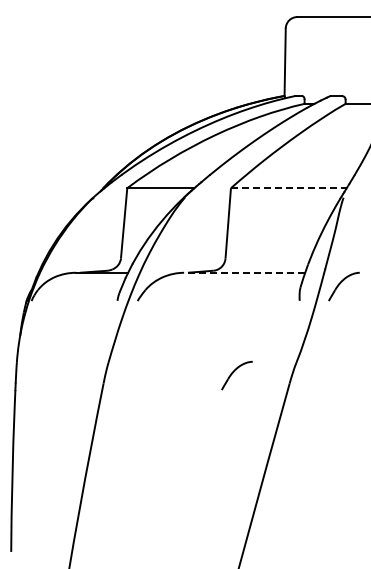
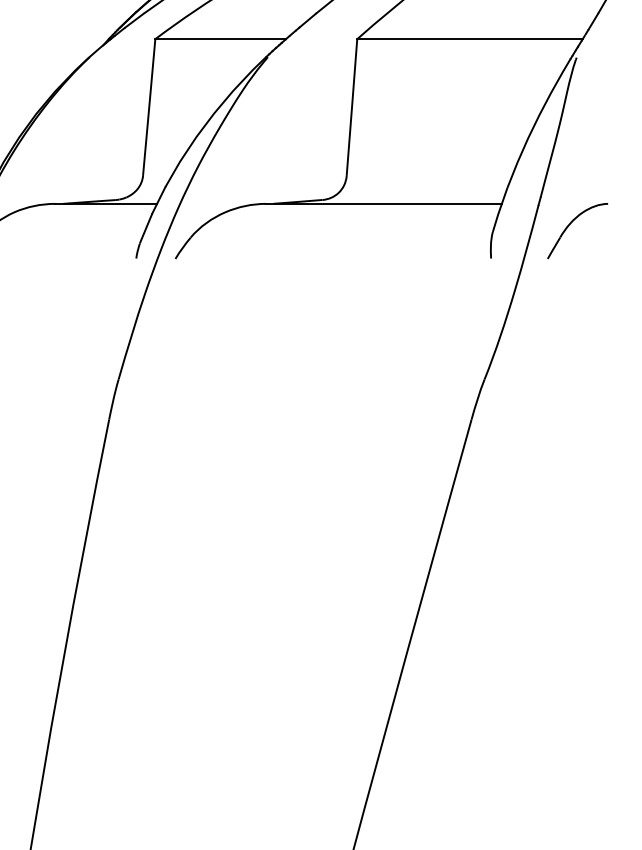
line: (288, 188) -> (469, 39), dashed -> solid
line: (244, 272) -> (383, 203), dashed -> solid
part: (236, 375) -> (368, 403), removed

